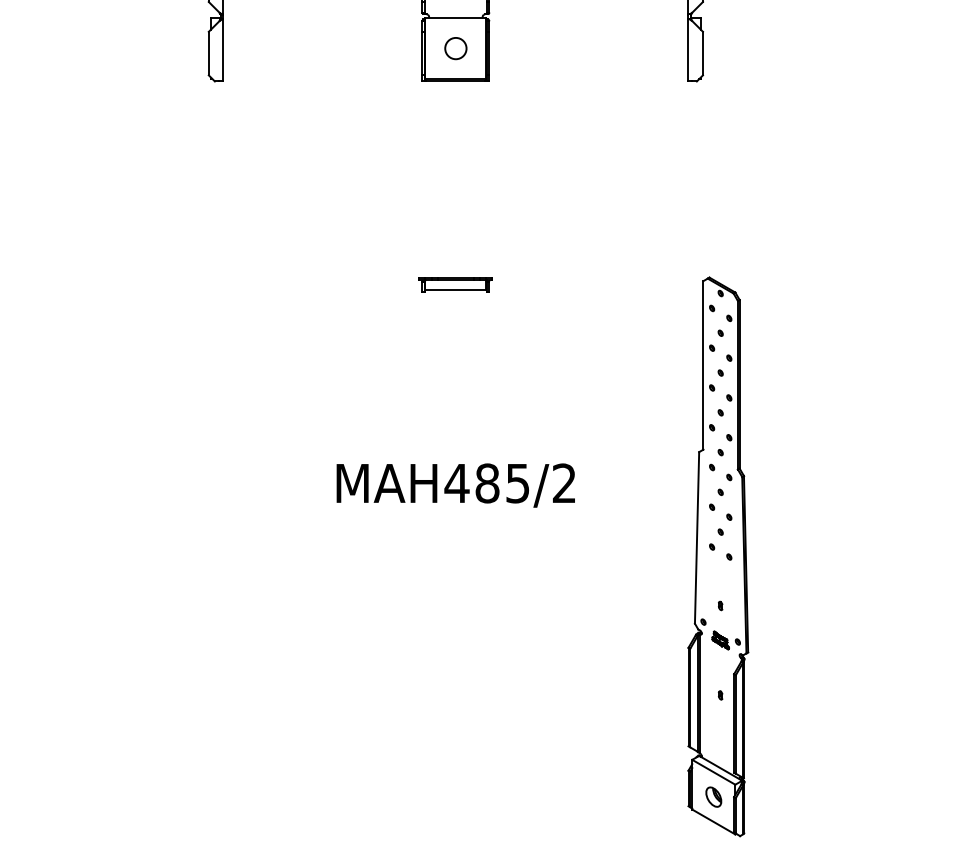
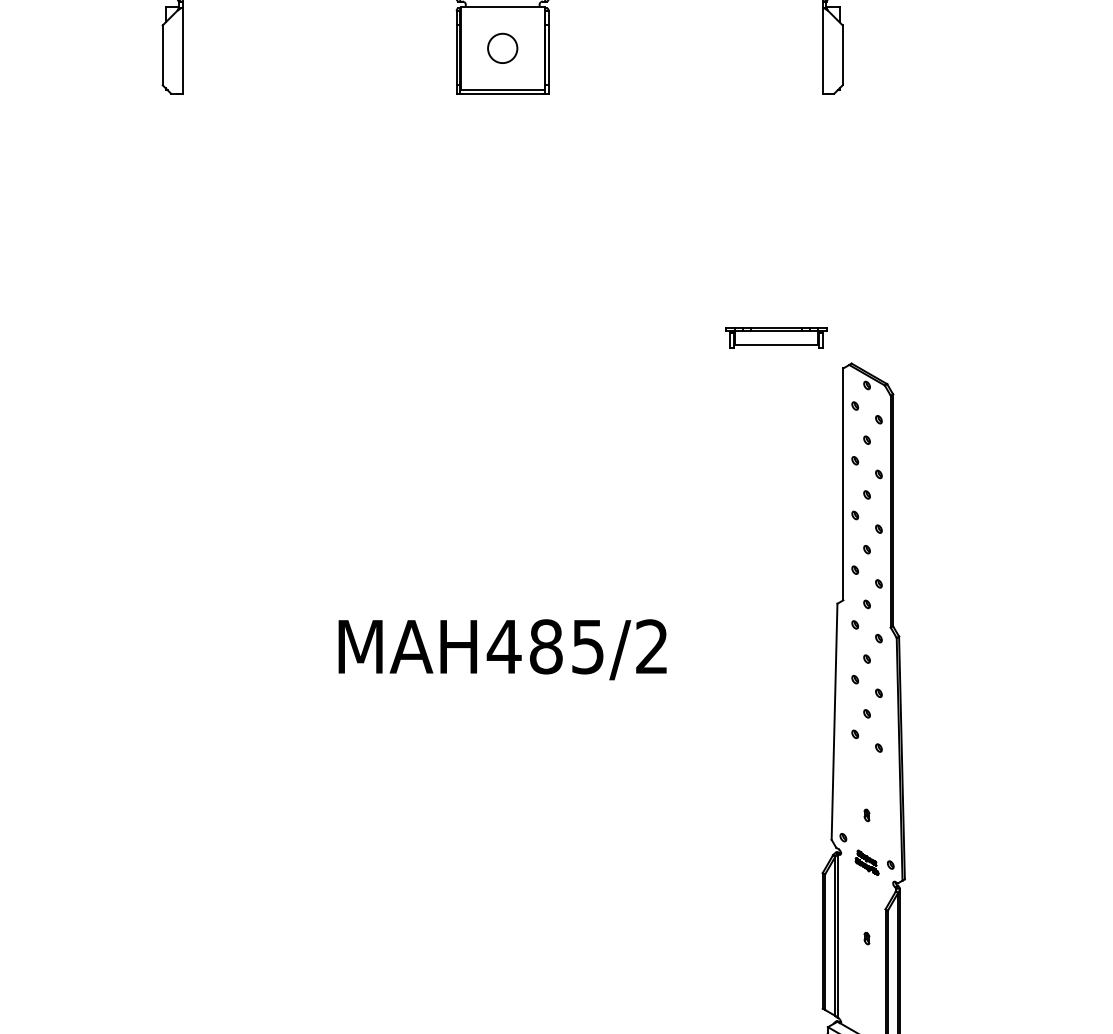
part: (455, 284) -> (775, 337), moved

